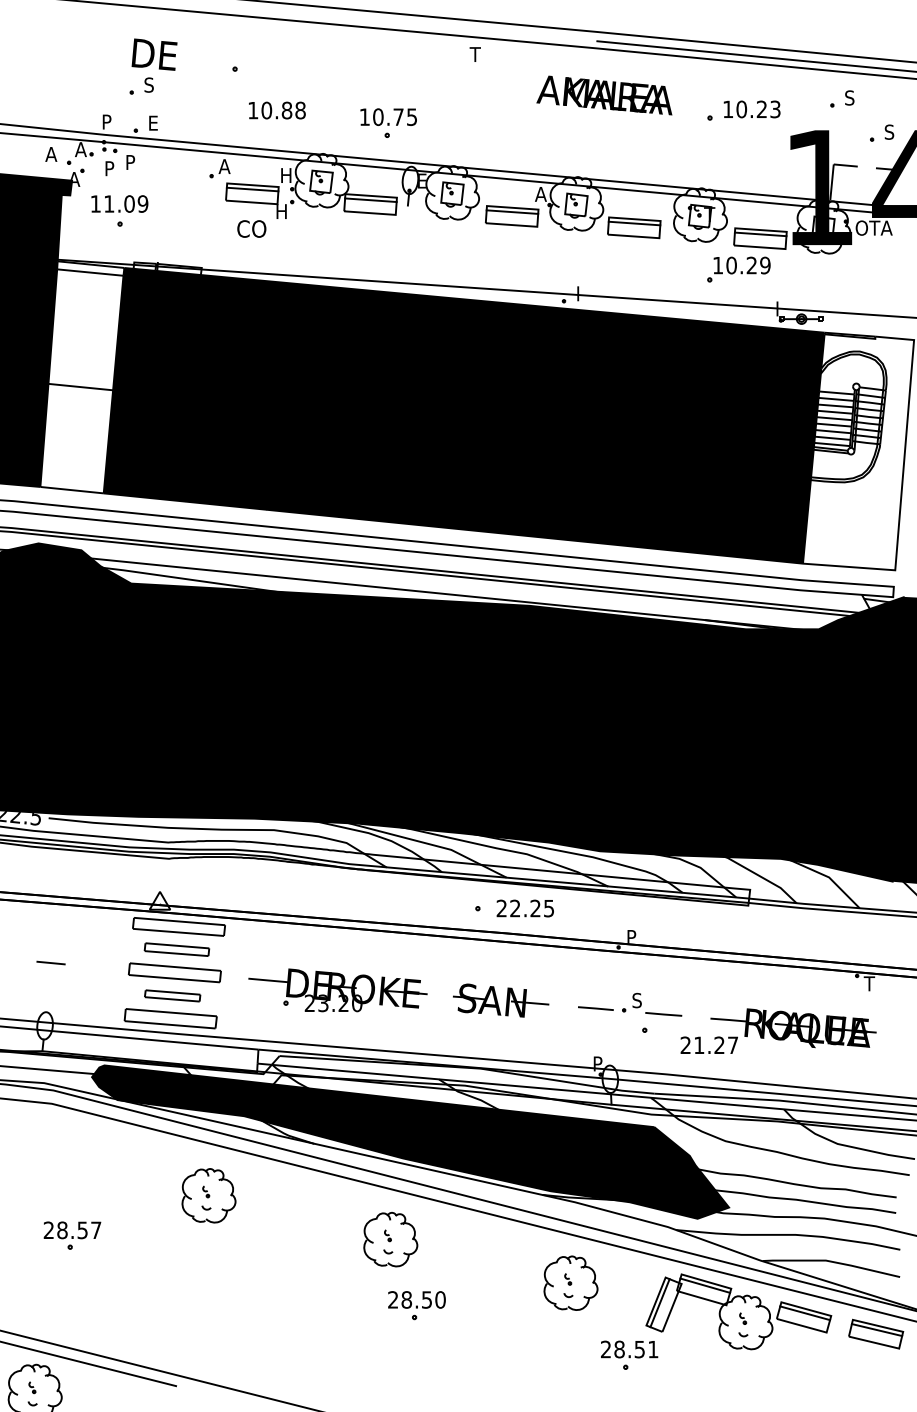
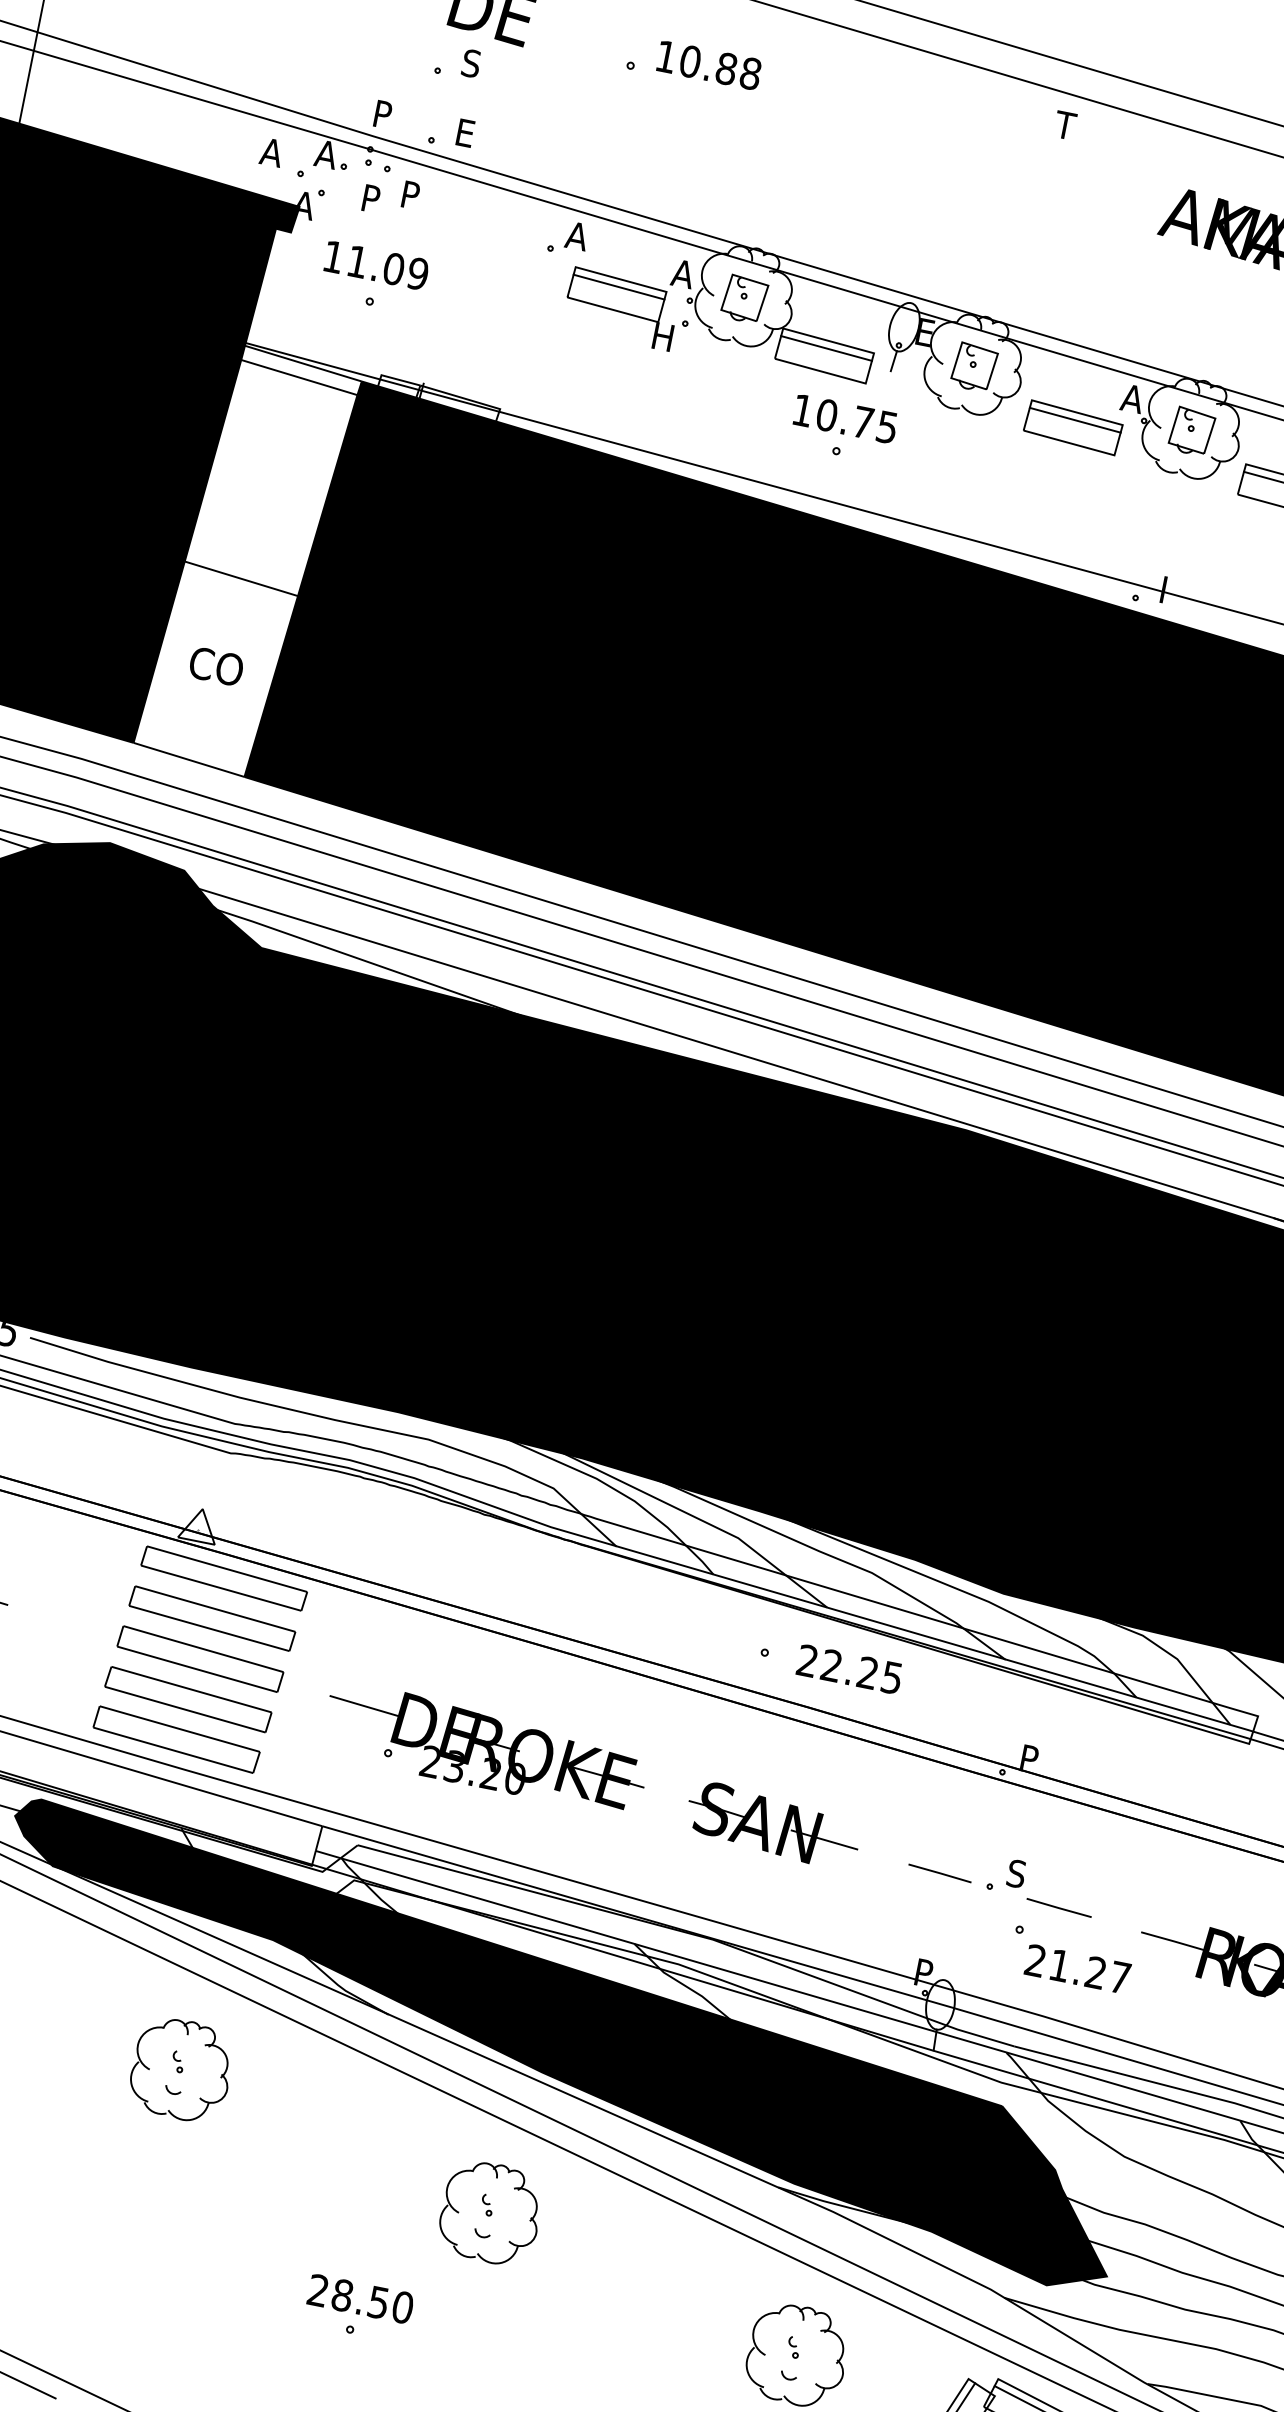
text: (277, 110) -> (709, 65), moved
part: (388, 122) -> (843, 428), moved
text: (285, 175) -> (682, 273), H -> A
text: (251, 228) -> (216, 665), moved
part: (176, 949) -> (211, 1618), size x1.43
part: (172, 995) -> (188, 1698), size x1.67
text: (708, 1044) -> (1076, 1967), moved
part: (416, 1305) -> (357, 2308), moved

